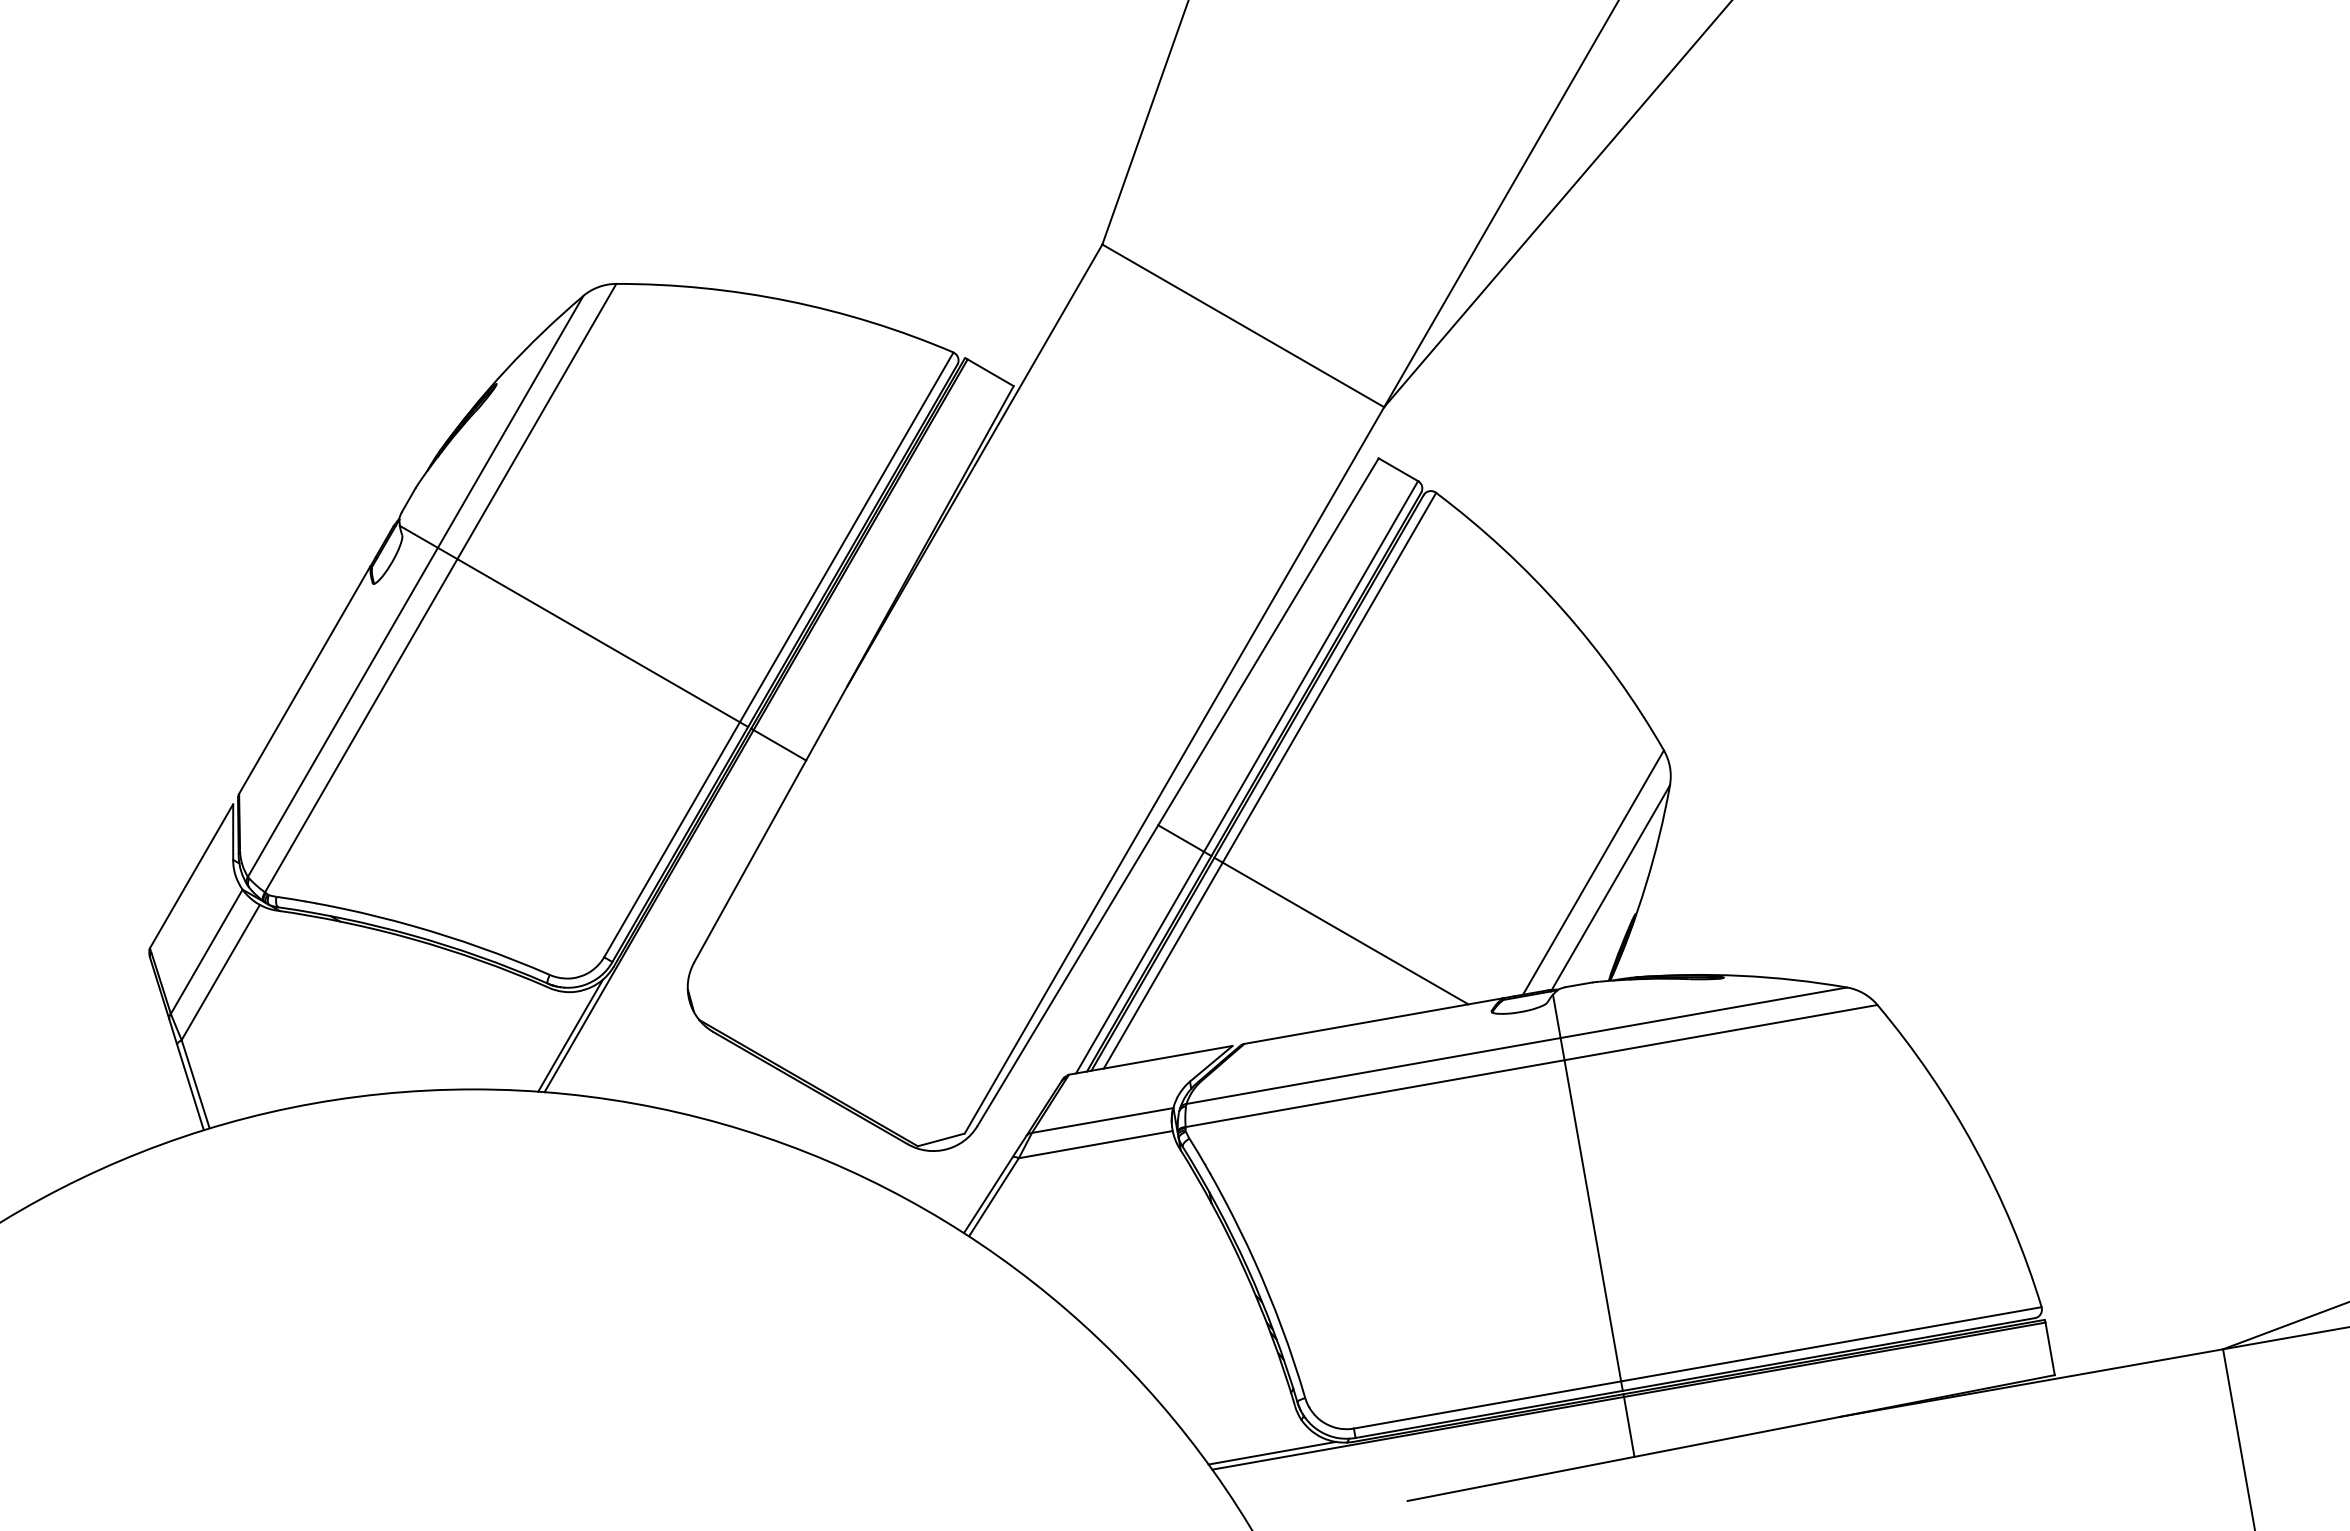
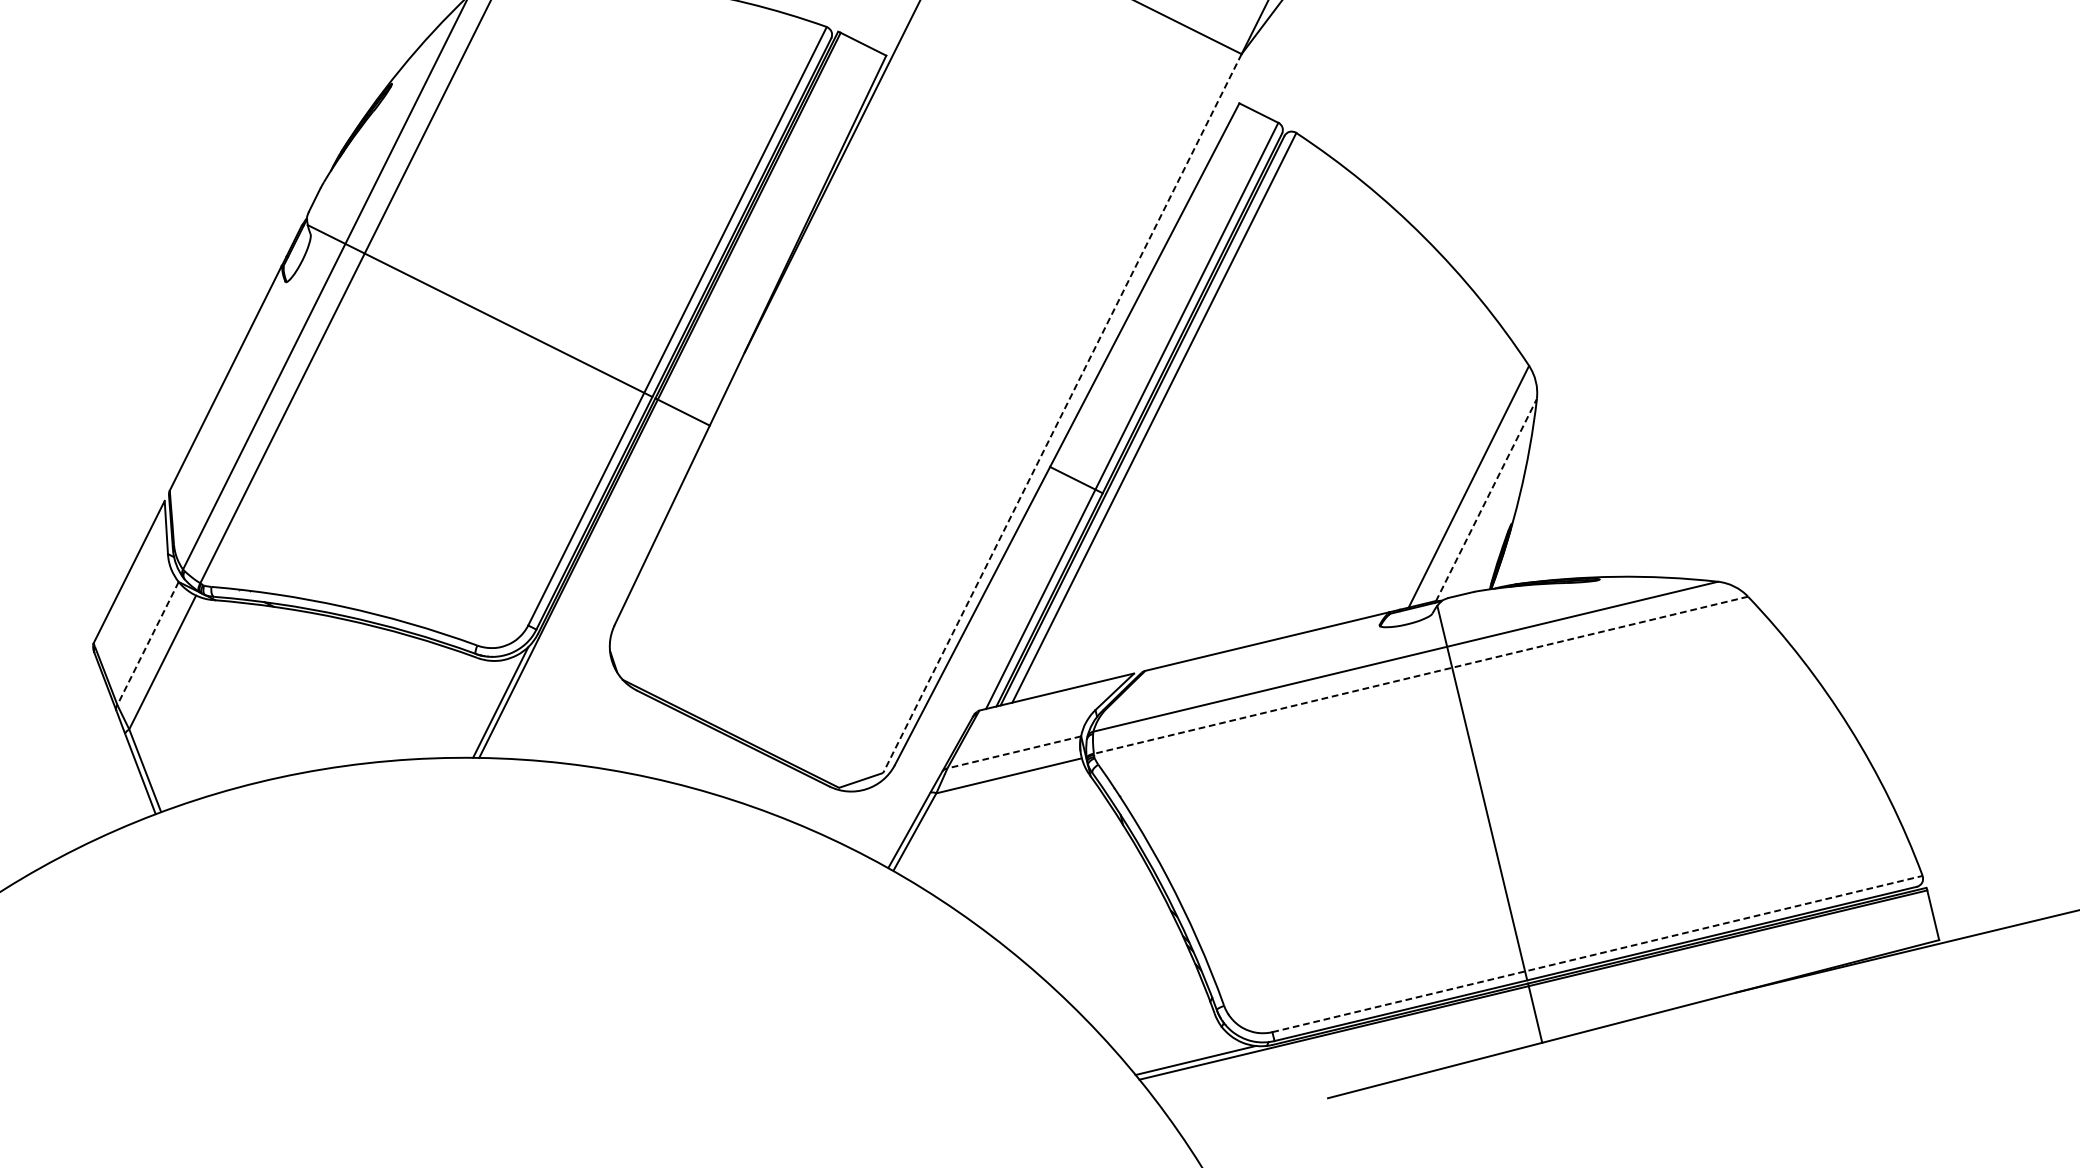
line: (1174, 770) -> (1062, 413), solid -> dashed
line: (1611, 887) -> (1486, 499), solid -> dashed
line: (1341, 930) -> (1231, 556), removed
line: (206, 951) -> (147, 643), solid -> dashed
line: (1531, 1066) -> (1420, 675), solid -> dashed
line: (1102, 1120) -> (1014, 752), solid -> dashed
line: (1698, 1367) -> (1598, 953), solid -> dashed

